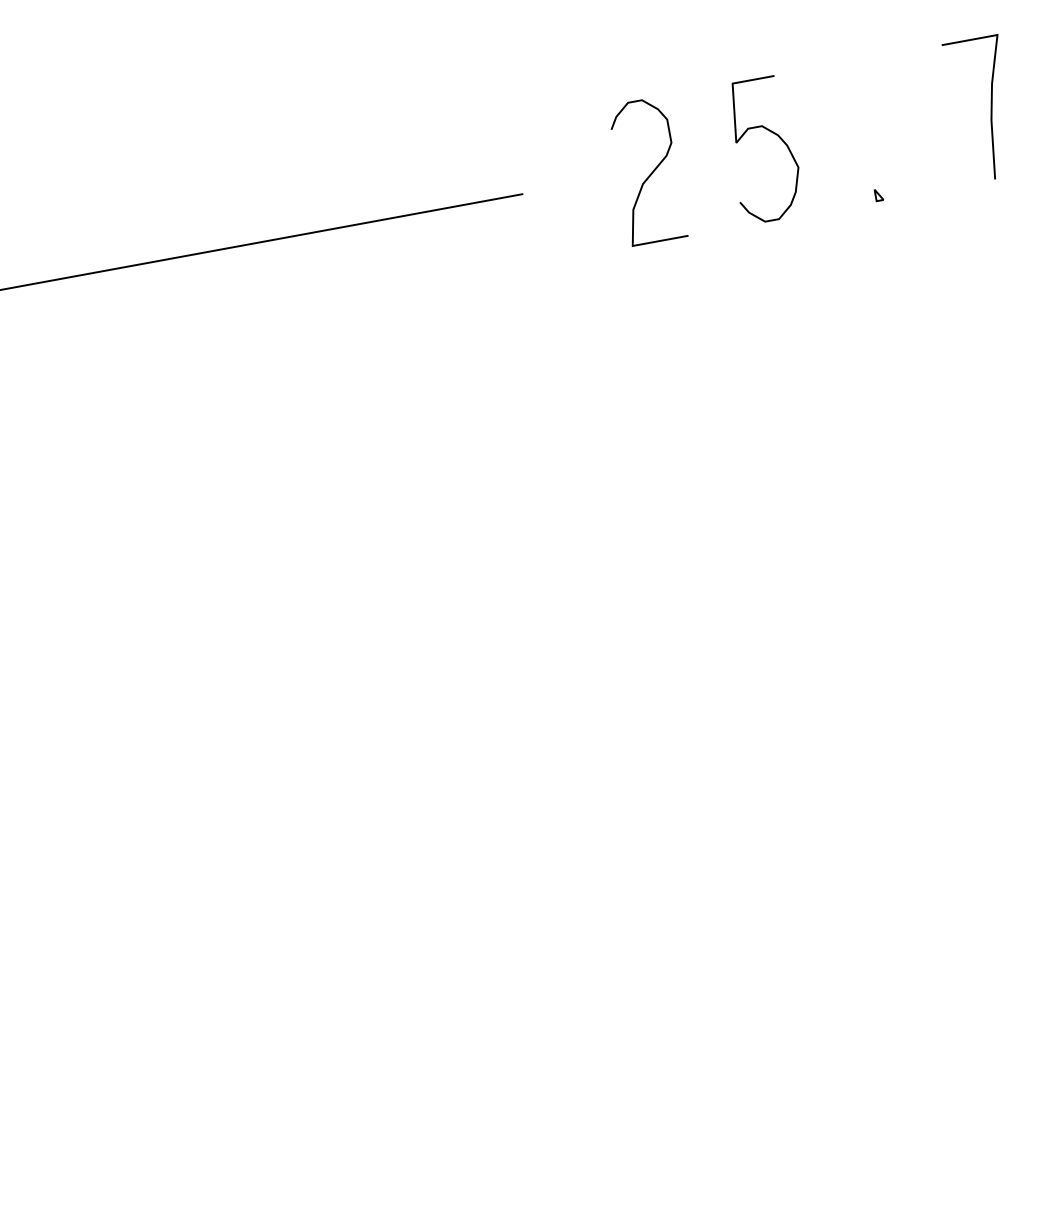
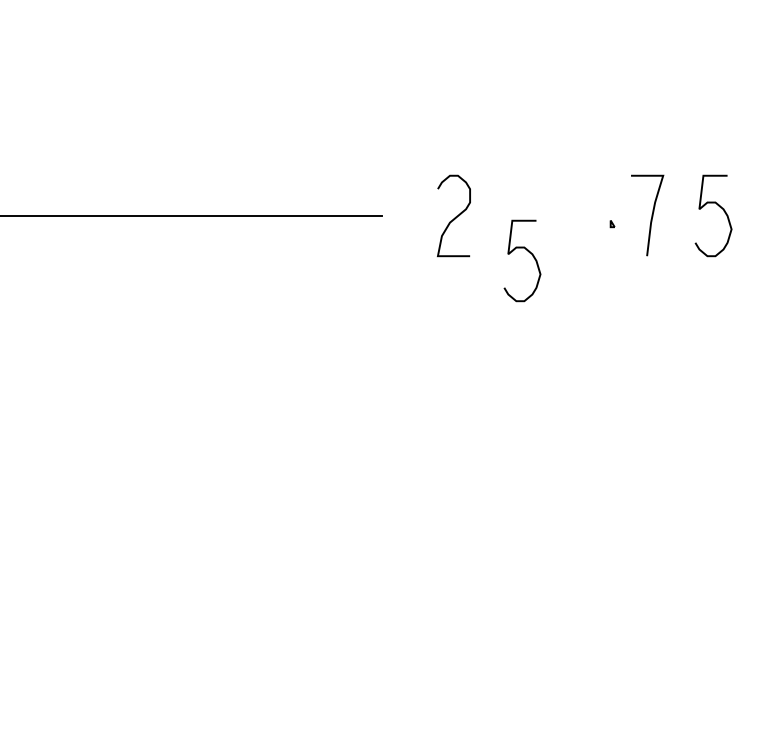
curve: (772, 134) -> (529, 253), moved
part: (878, 195) -> (612, 224), moved

